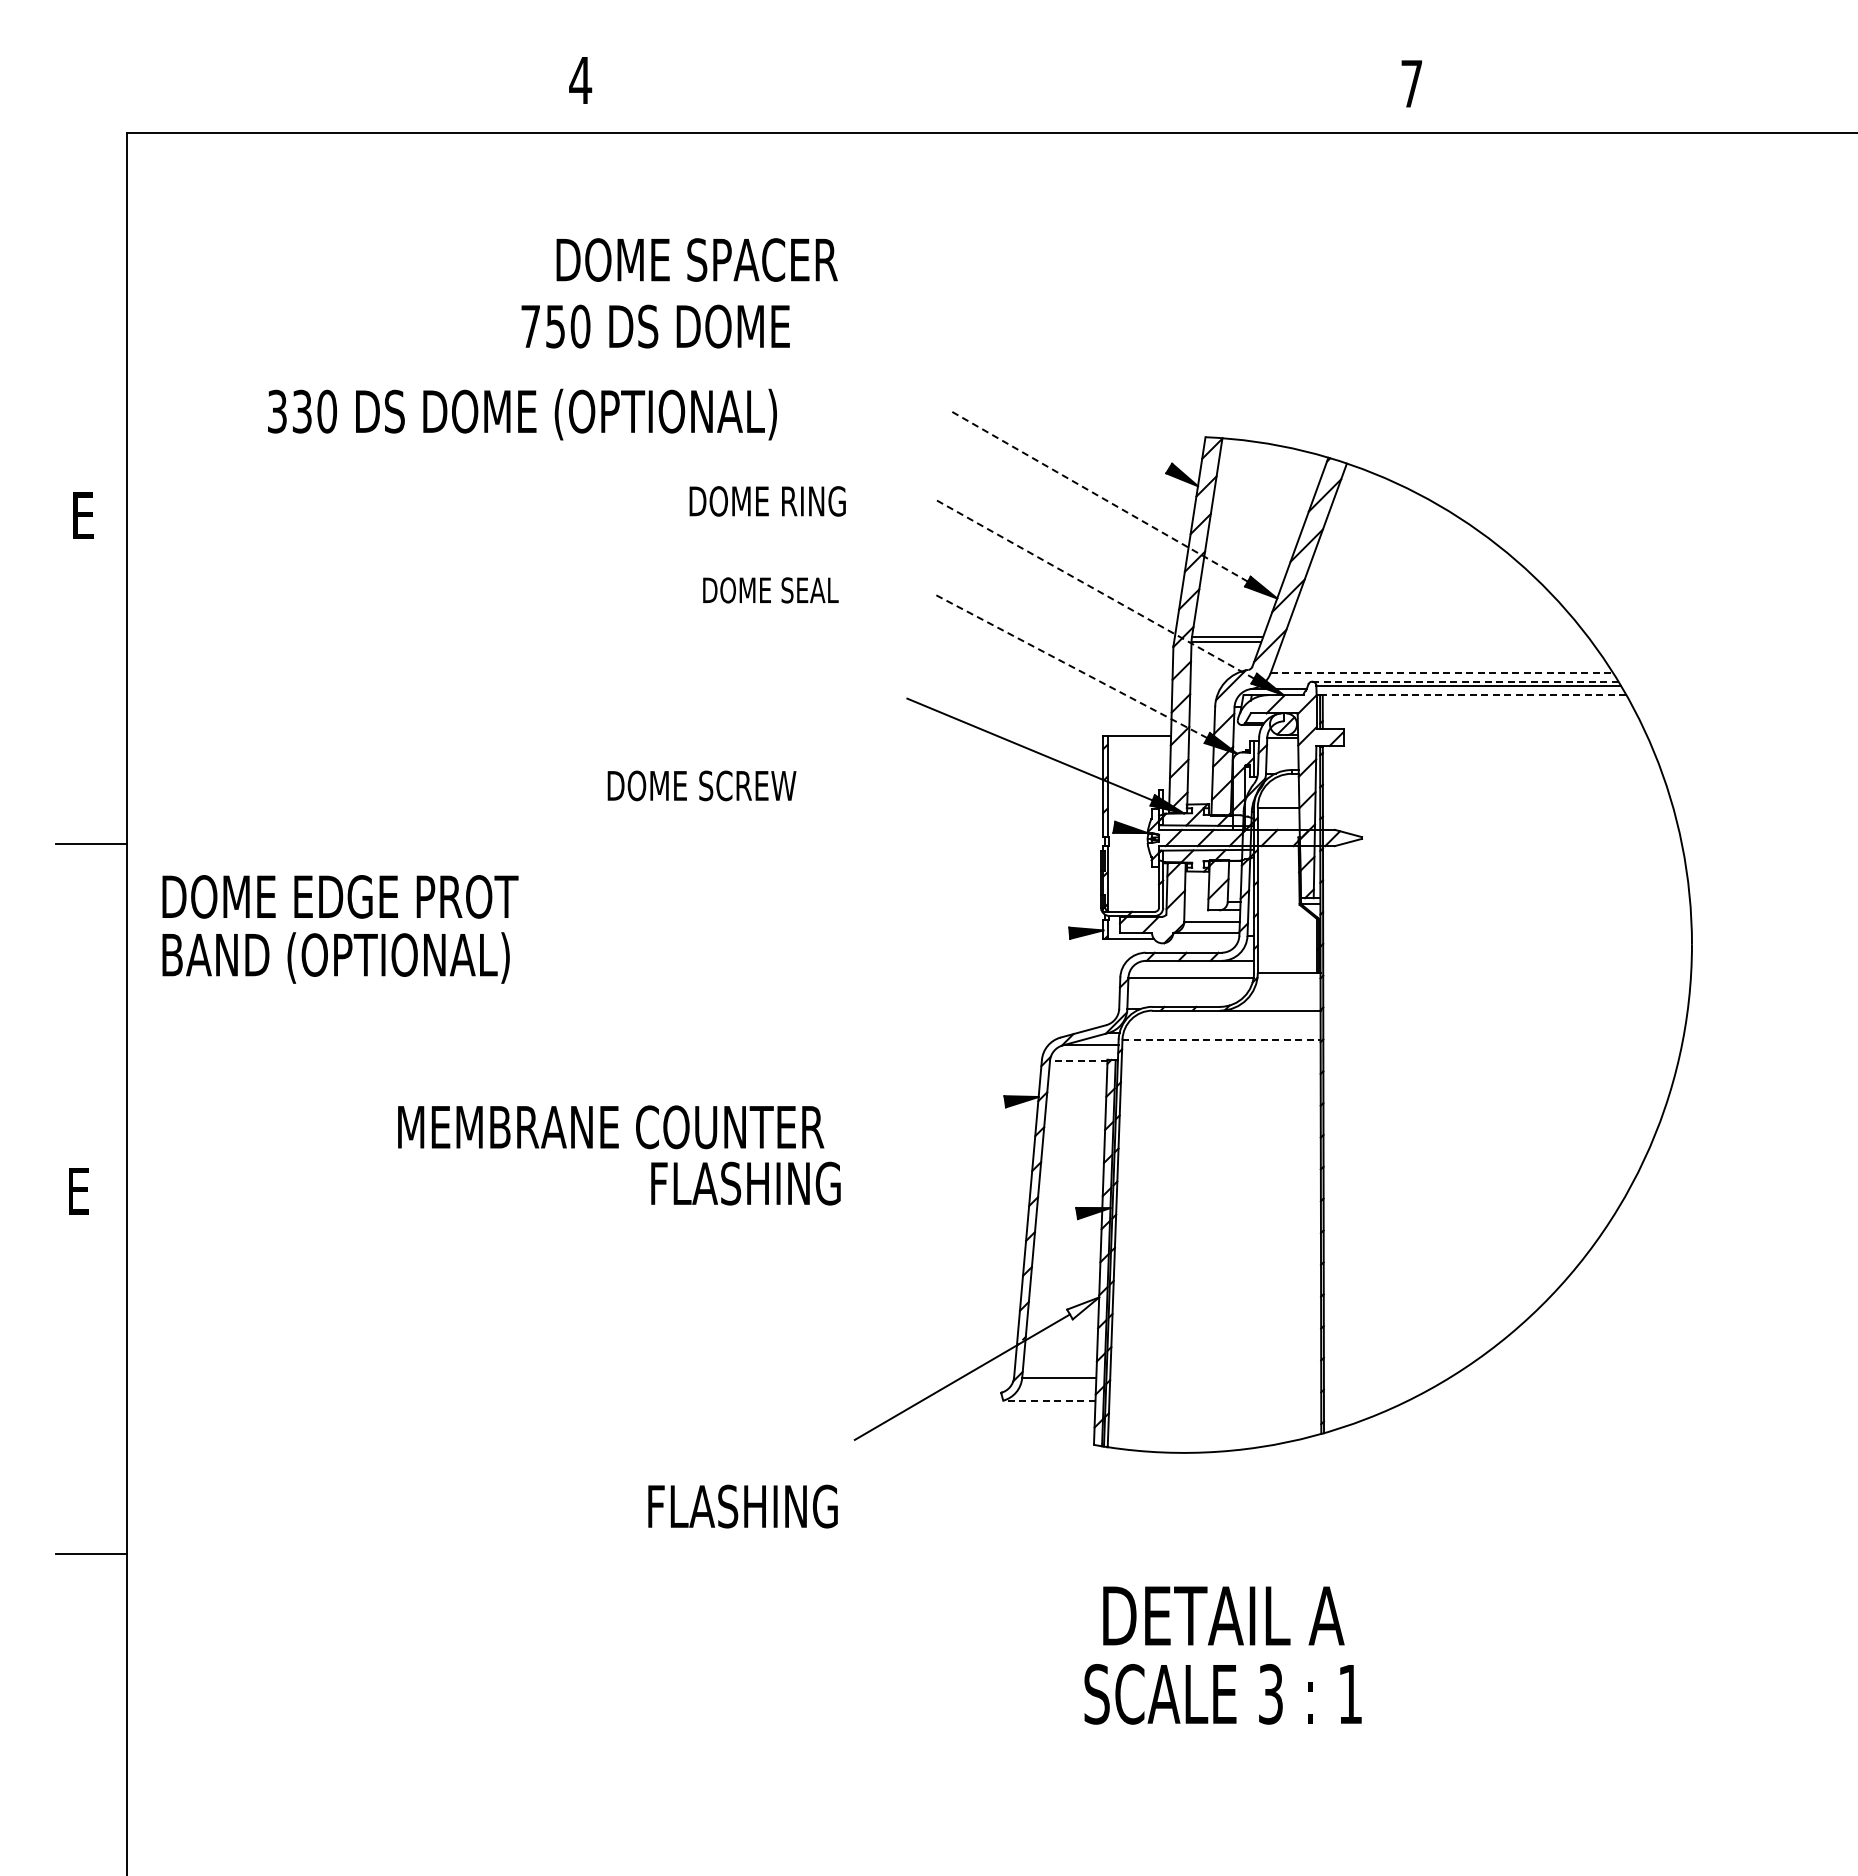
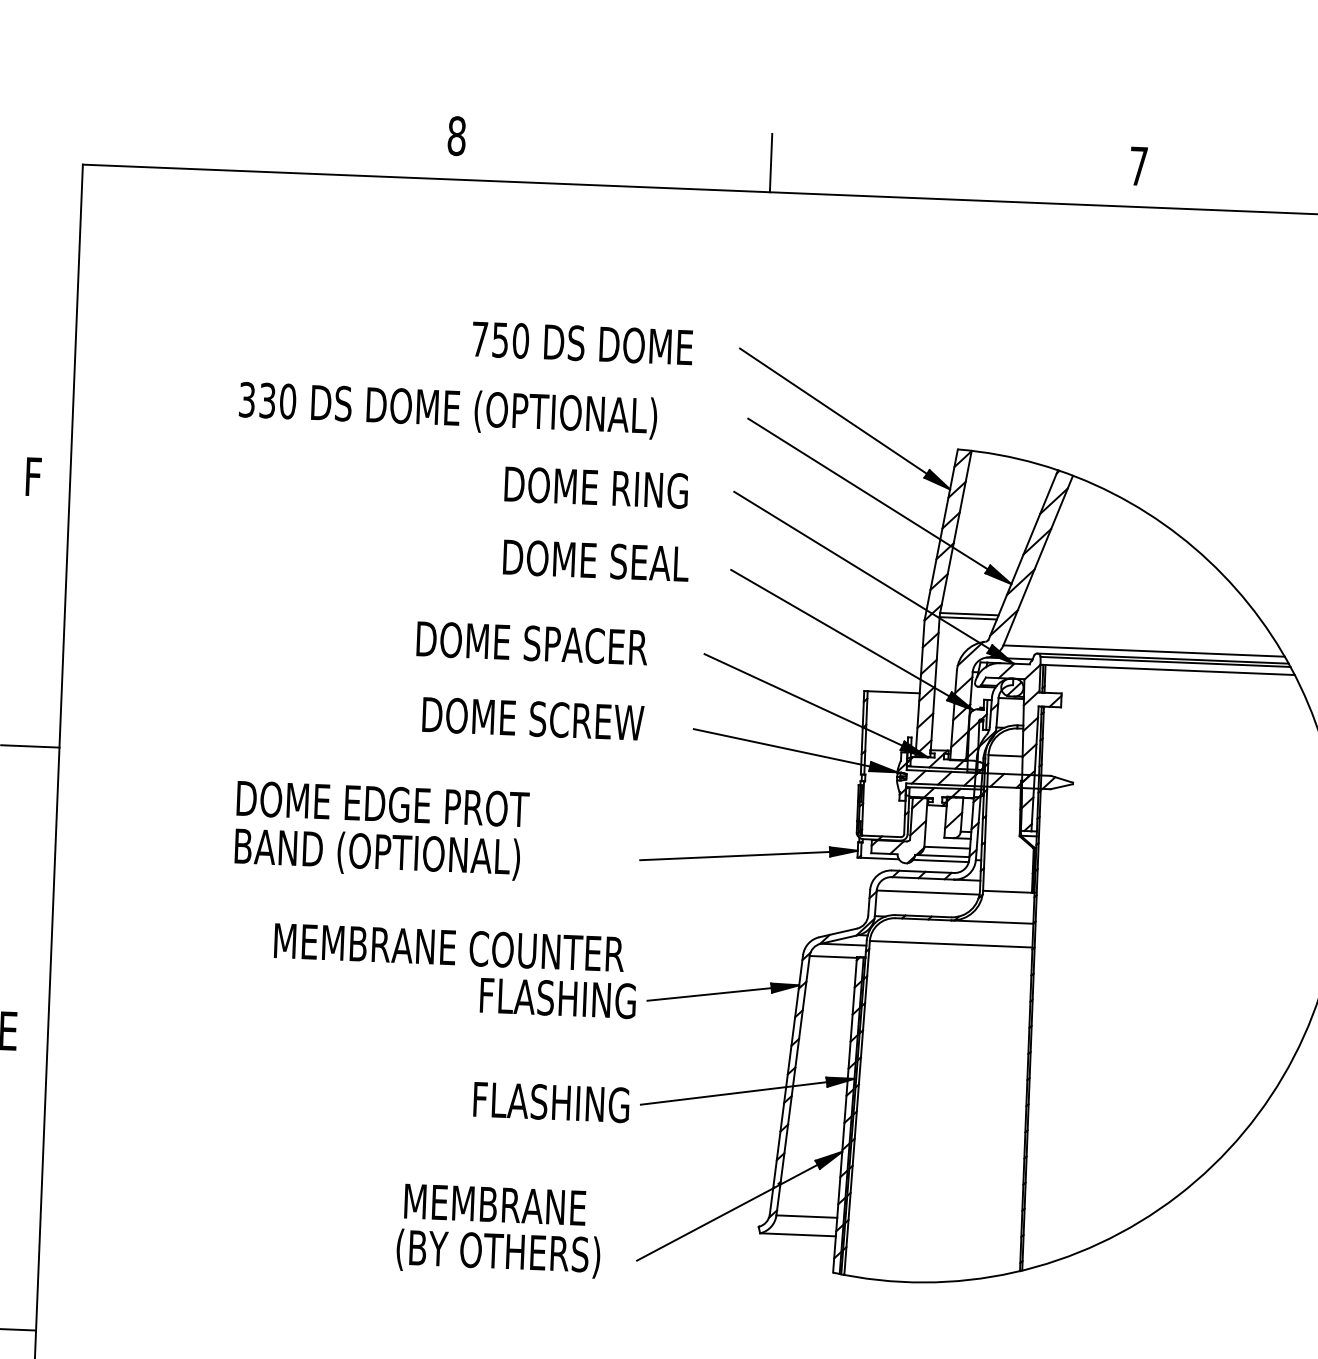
text: (580, 80) -> (456, 136), 4 -> 8
line: (964, 97) -> (771, 162), added
part: (696, 259) -> (531, 642), moved
part: (655, 326) -> (582, 343), moved
line: (1052, 396) -> (833, 410), added
part: (522, 414) -> (448, 410), moved
line: (1098, 495) -> (868, 493), dashed -> solid
part: (767, 501) -> (596, 487), size x1.43
text: (85, 515) -> (36, 476), E -> F
line: (1094, 589) -> (861, 570), dashed -> solid
part: (770, 590) -> (595, 560), size x1.67
line: (1071, 666) -> (840, 633), dashed -> solid
line: (1442, 673) -> (1144, 651), dashed -> solid
line: (1464, 681) -> (1162, 658), dashed -> solid
line: (1474, 695) -> (1170, 670), dashed -> solid
part: (701, 785) -> (532, 718), size x1.43
line: (1005, 808) -> (781, 747), added
part: (340, 929) -> (382, 830), moved
line: (1204, 938) -> (940, 860), added
line: (954, 942) -> (735, 855), added
line: (1222, 1039) -> (951, 944), dashed -> solid
line: (1078, 1060) -> (833, 956), dashed -> solid
line: (929, 1112) -> (709, 994), added
part: (618, 1148) -> (454, 965), moved
line: (964, 1231) -> (733, 1093), added
fill: (1083, 1308) -> (829, 1160), added
line: (1048, 1400) -> (797, 1234), dashed -> solid
part: (685, 1410) -> (499, 1230), added
part: (742, 1506) -> (551, 1102), moved

